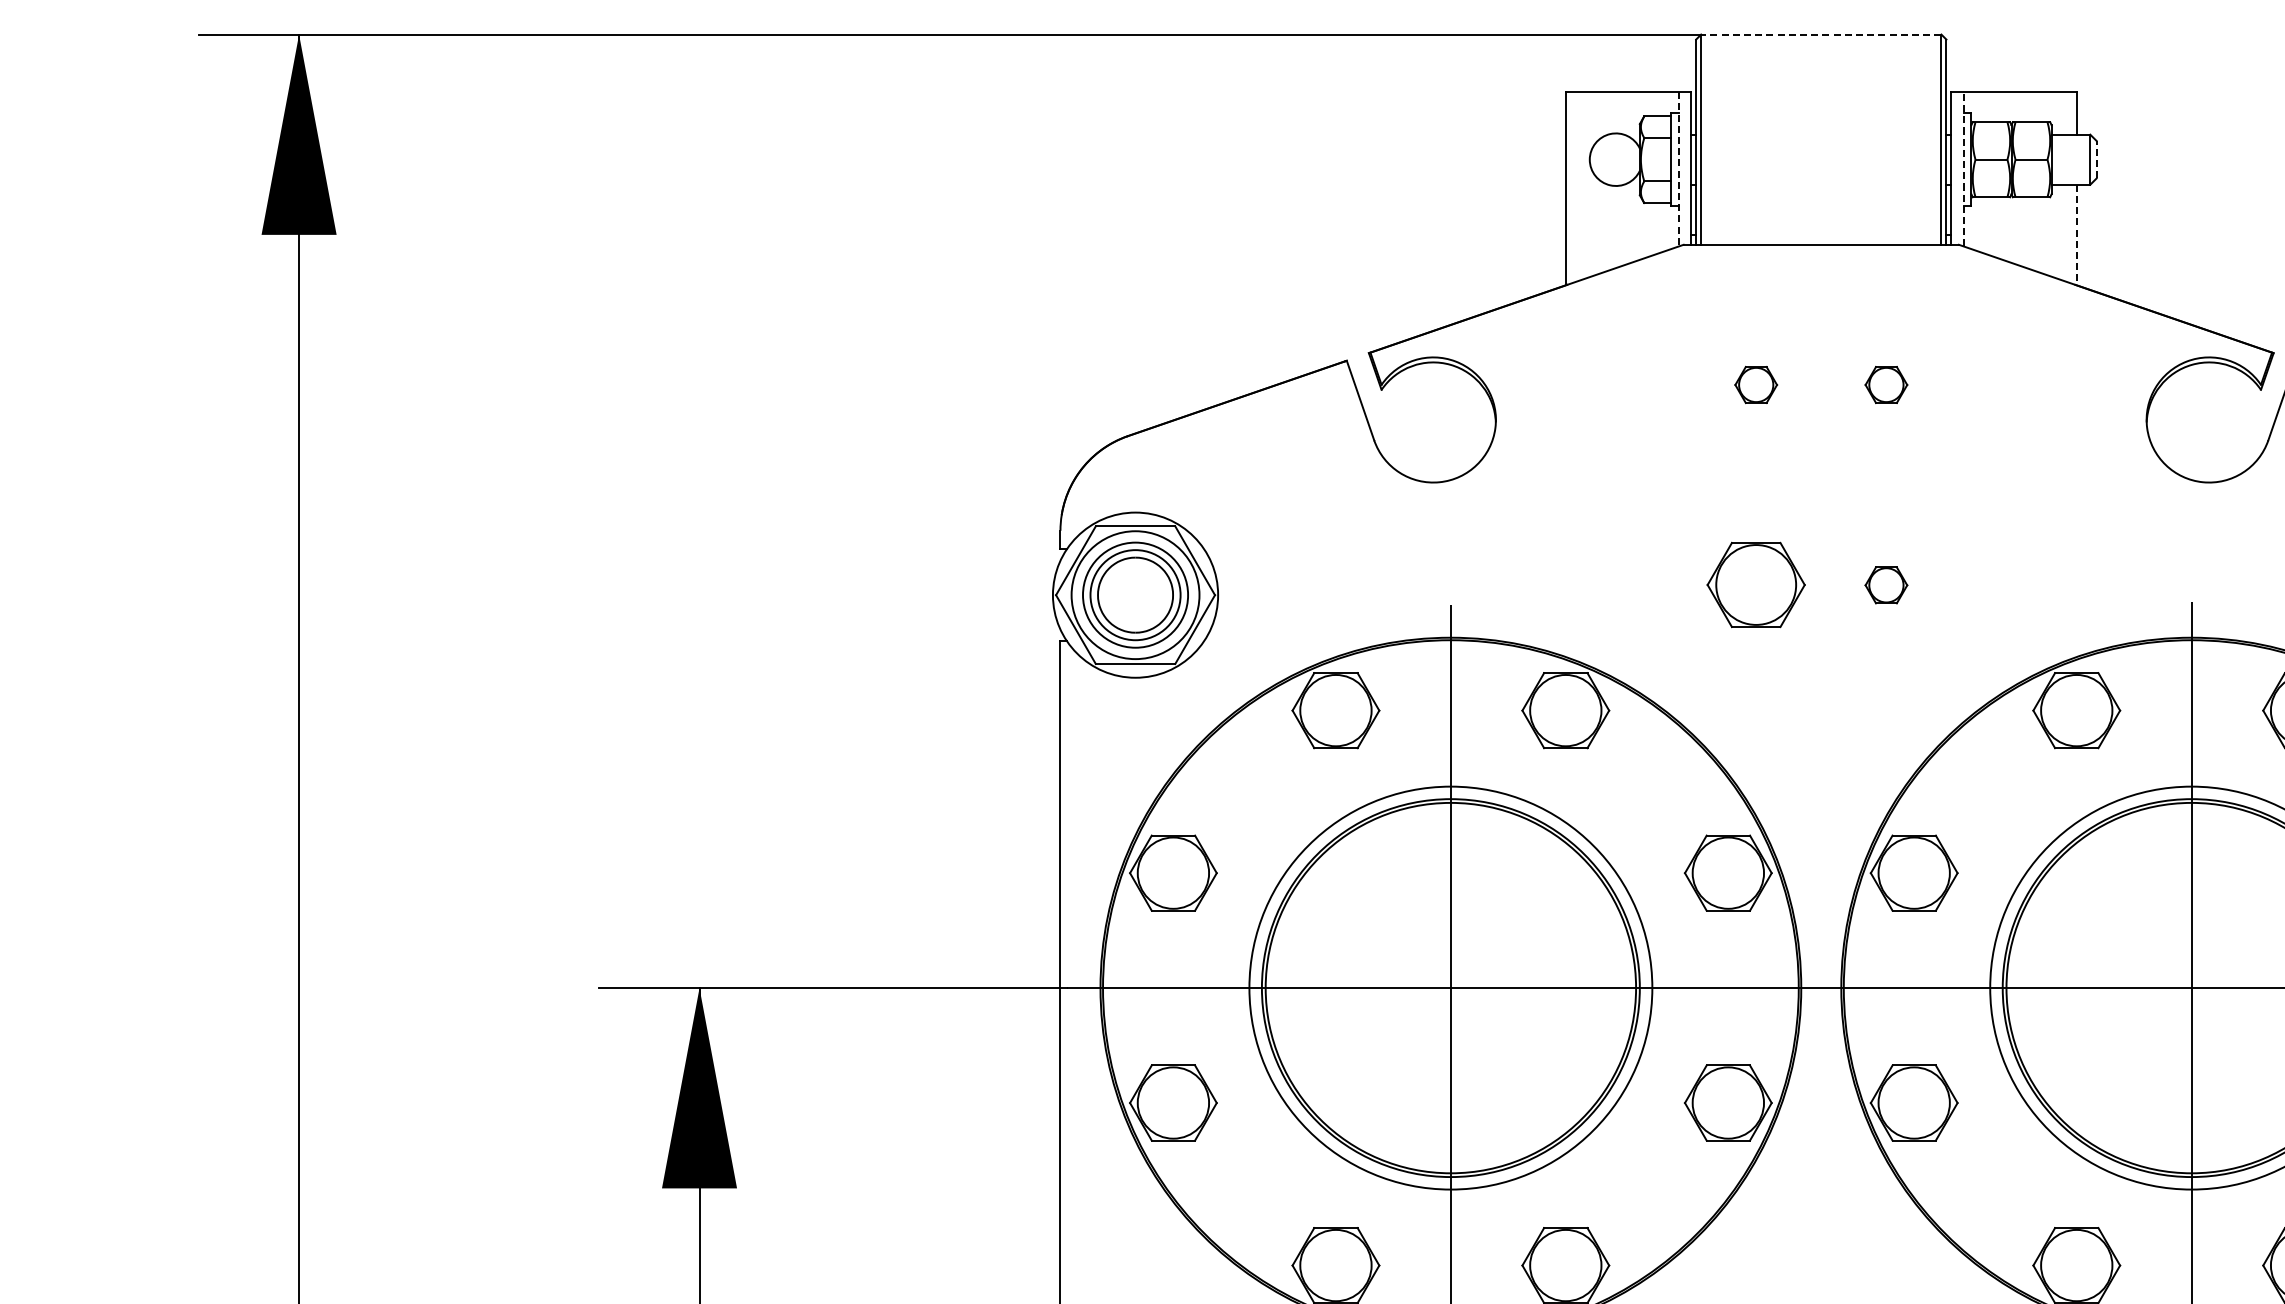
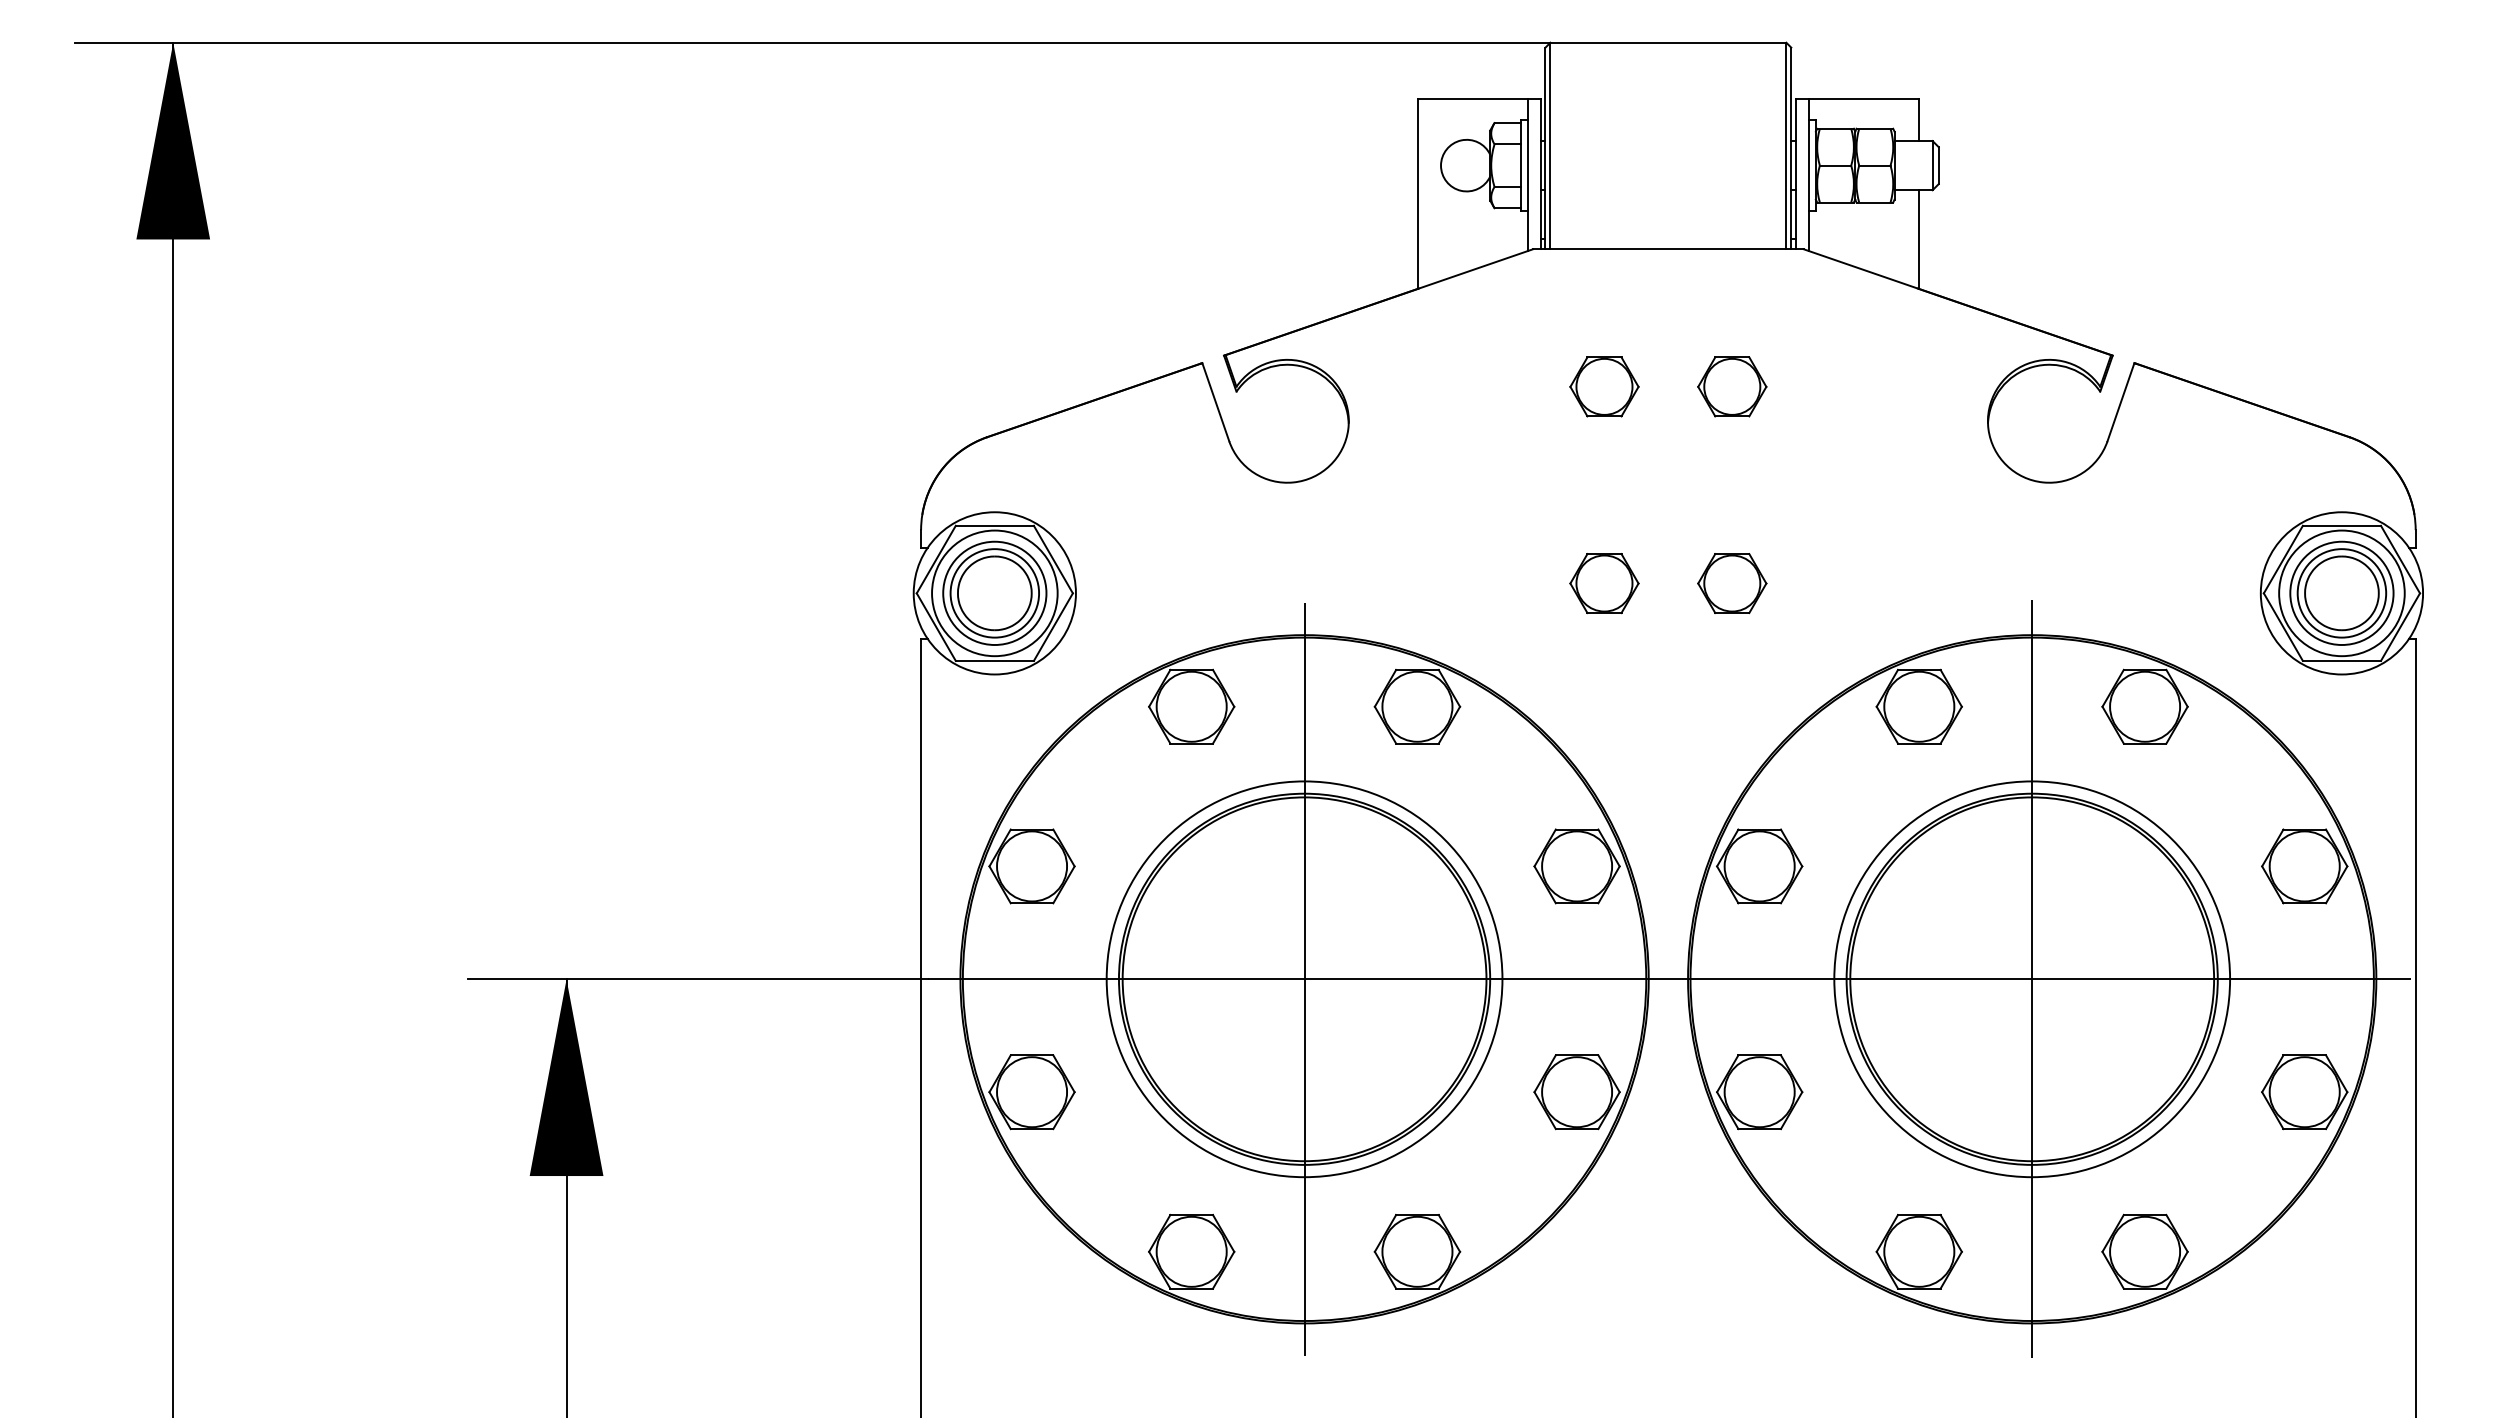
line: (1821, 34) -> (1668, 42), dashed -> solid
line: (2096, 159) -> (1938, 165), dashed -> solid
line: (1678, 169) -> (1528, 175), dashed -> solid
line: (1963, 169) -> (1808, 175), dashed -> solid
line: (2076, 235) -> (1919, 240), dashed -> solid
part: (1756, 384) -> (1604, 386), size x1.67
part: (1886, 384) -> (1732, 386), size x1.67
part: (1756, 585) -> (1604, 583), size x0.71
part: (1886, 585) -> (1732, 583), size x1.67

